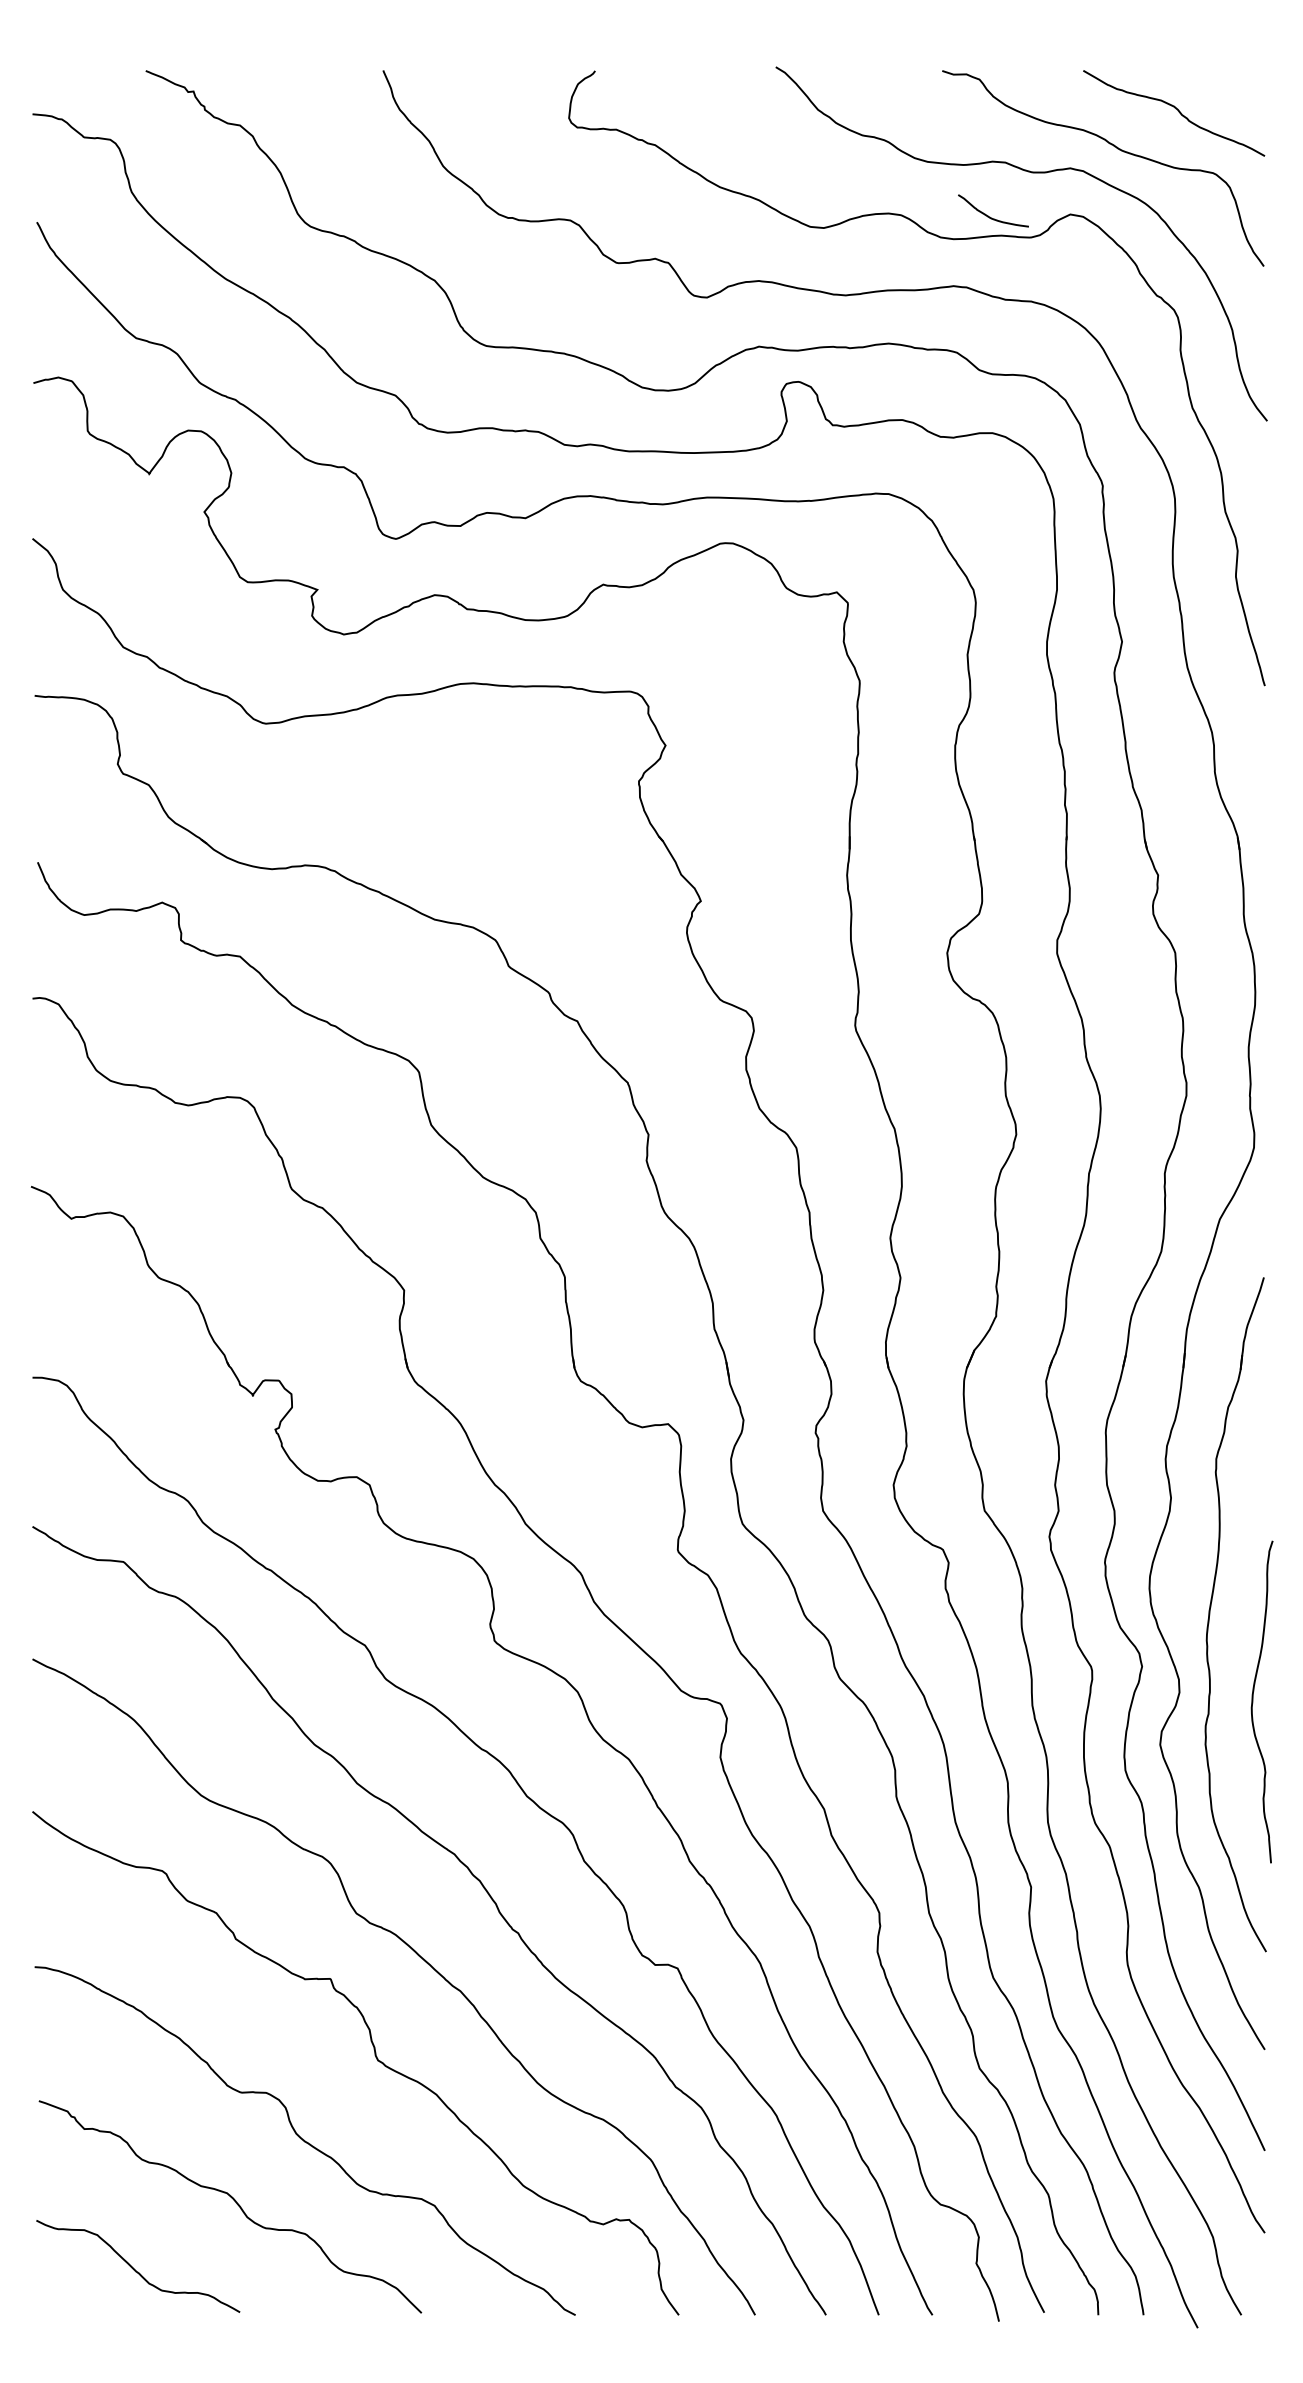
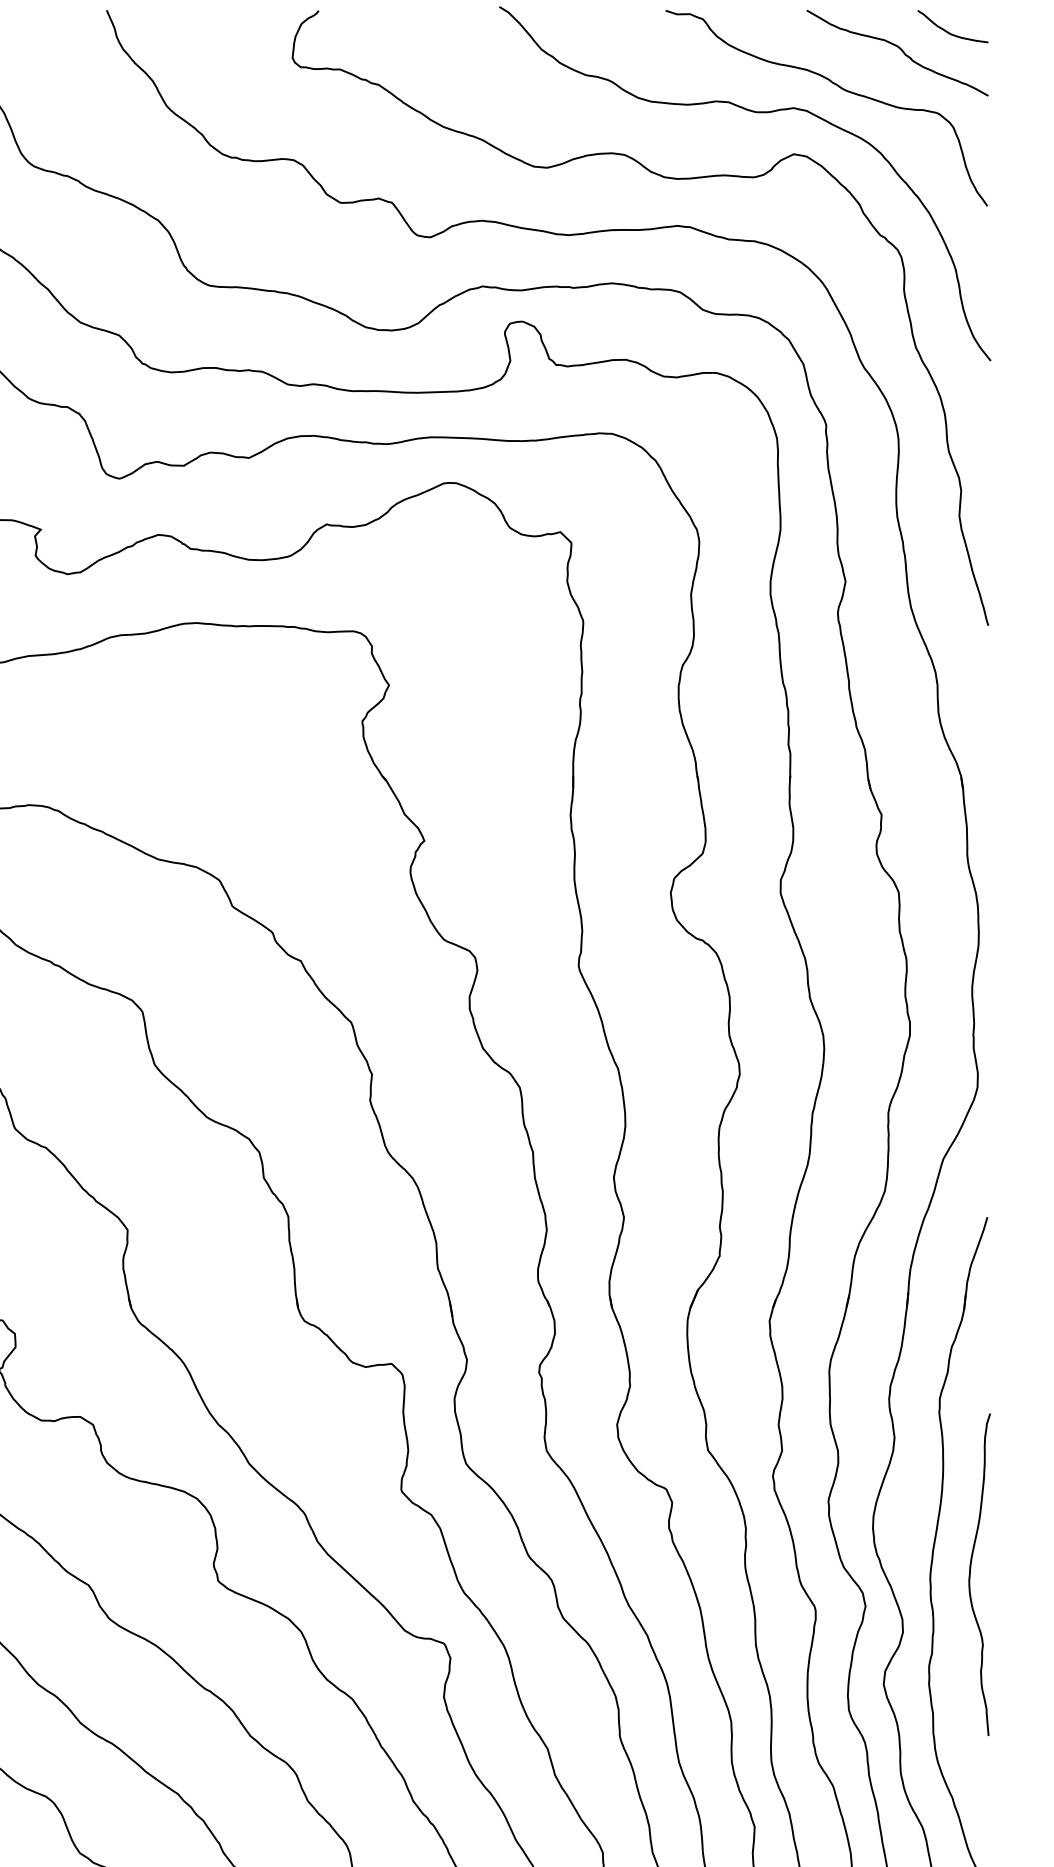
curve: (990, 216) -> (950, 32), moved
curve: (1253, 1701) -> (971, 1574), moved

